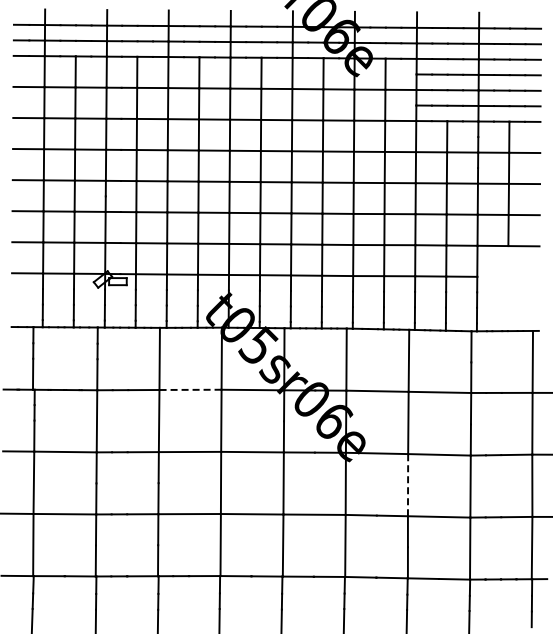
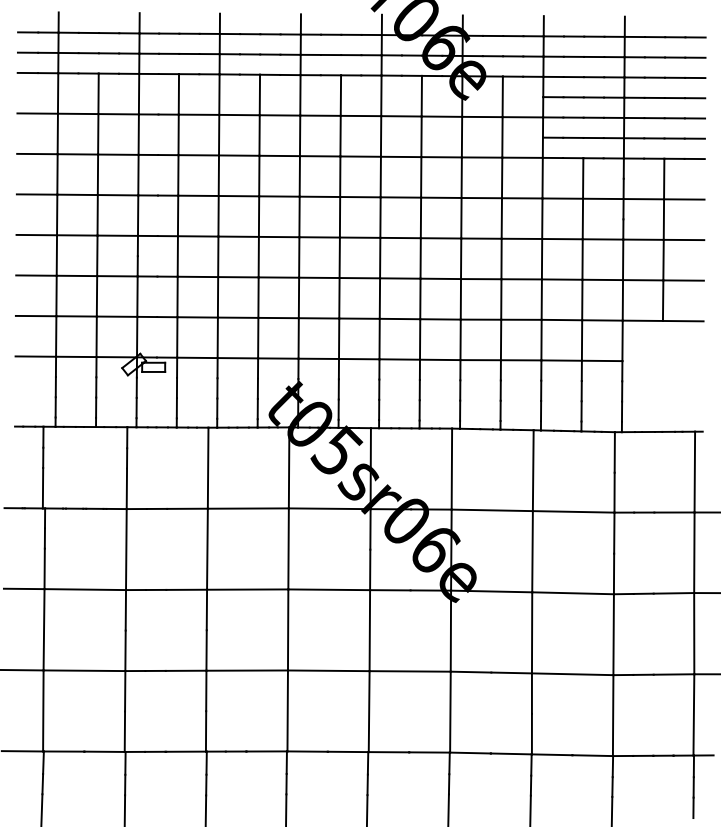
line: (190, 389) -> (248, 508), dashed -> solid
line: (408, 484) -> (532, 631), dashed -> solid

